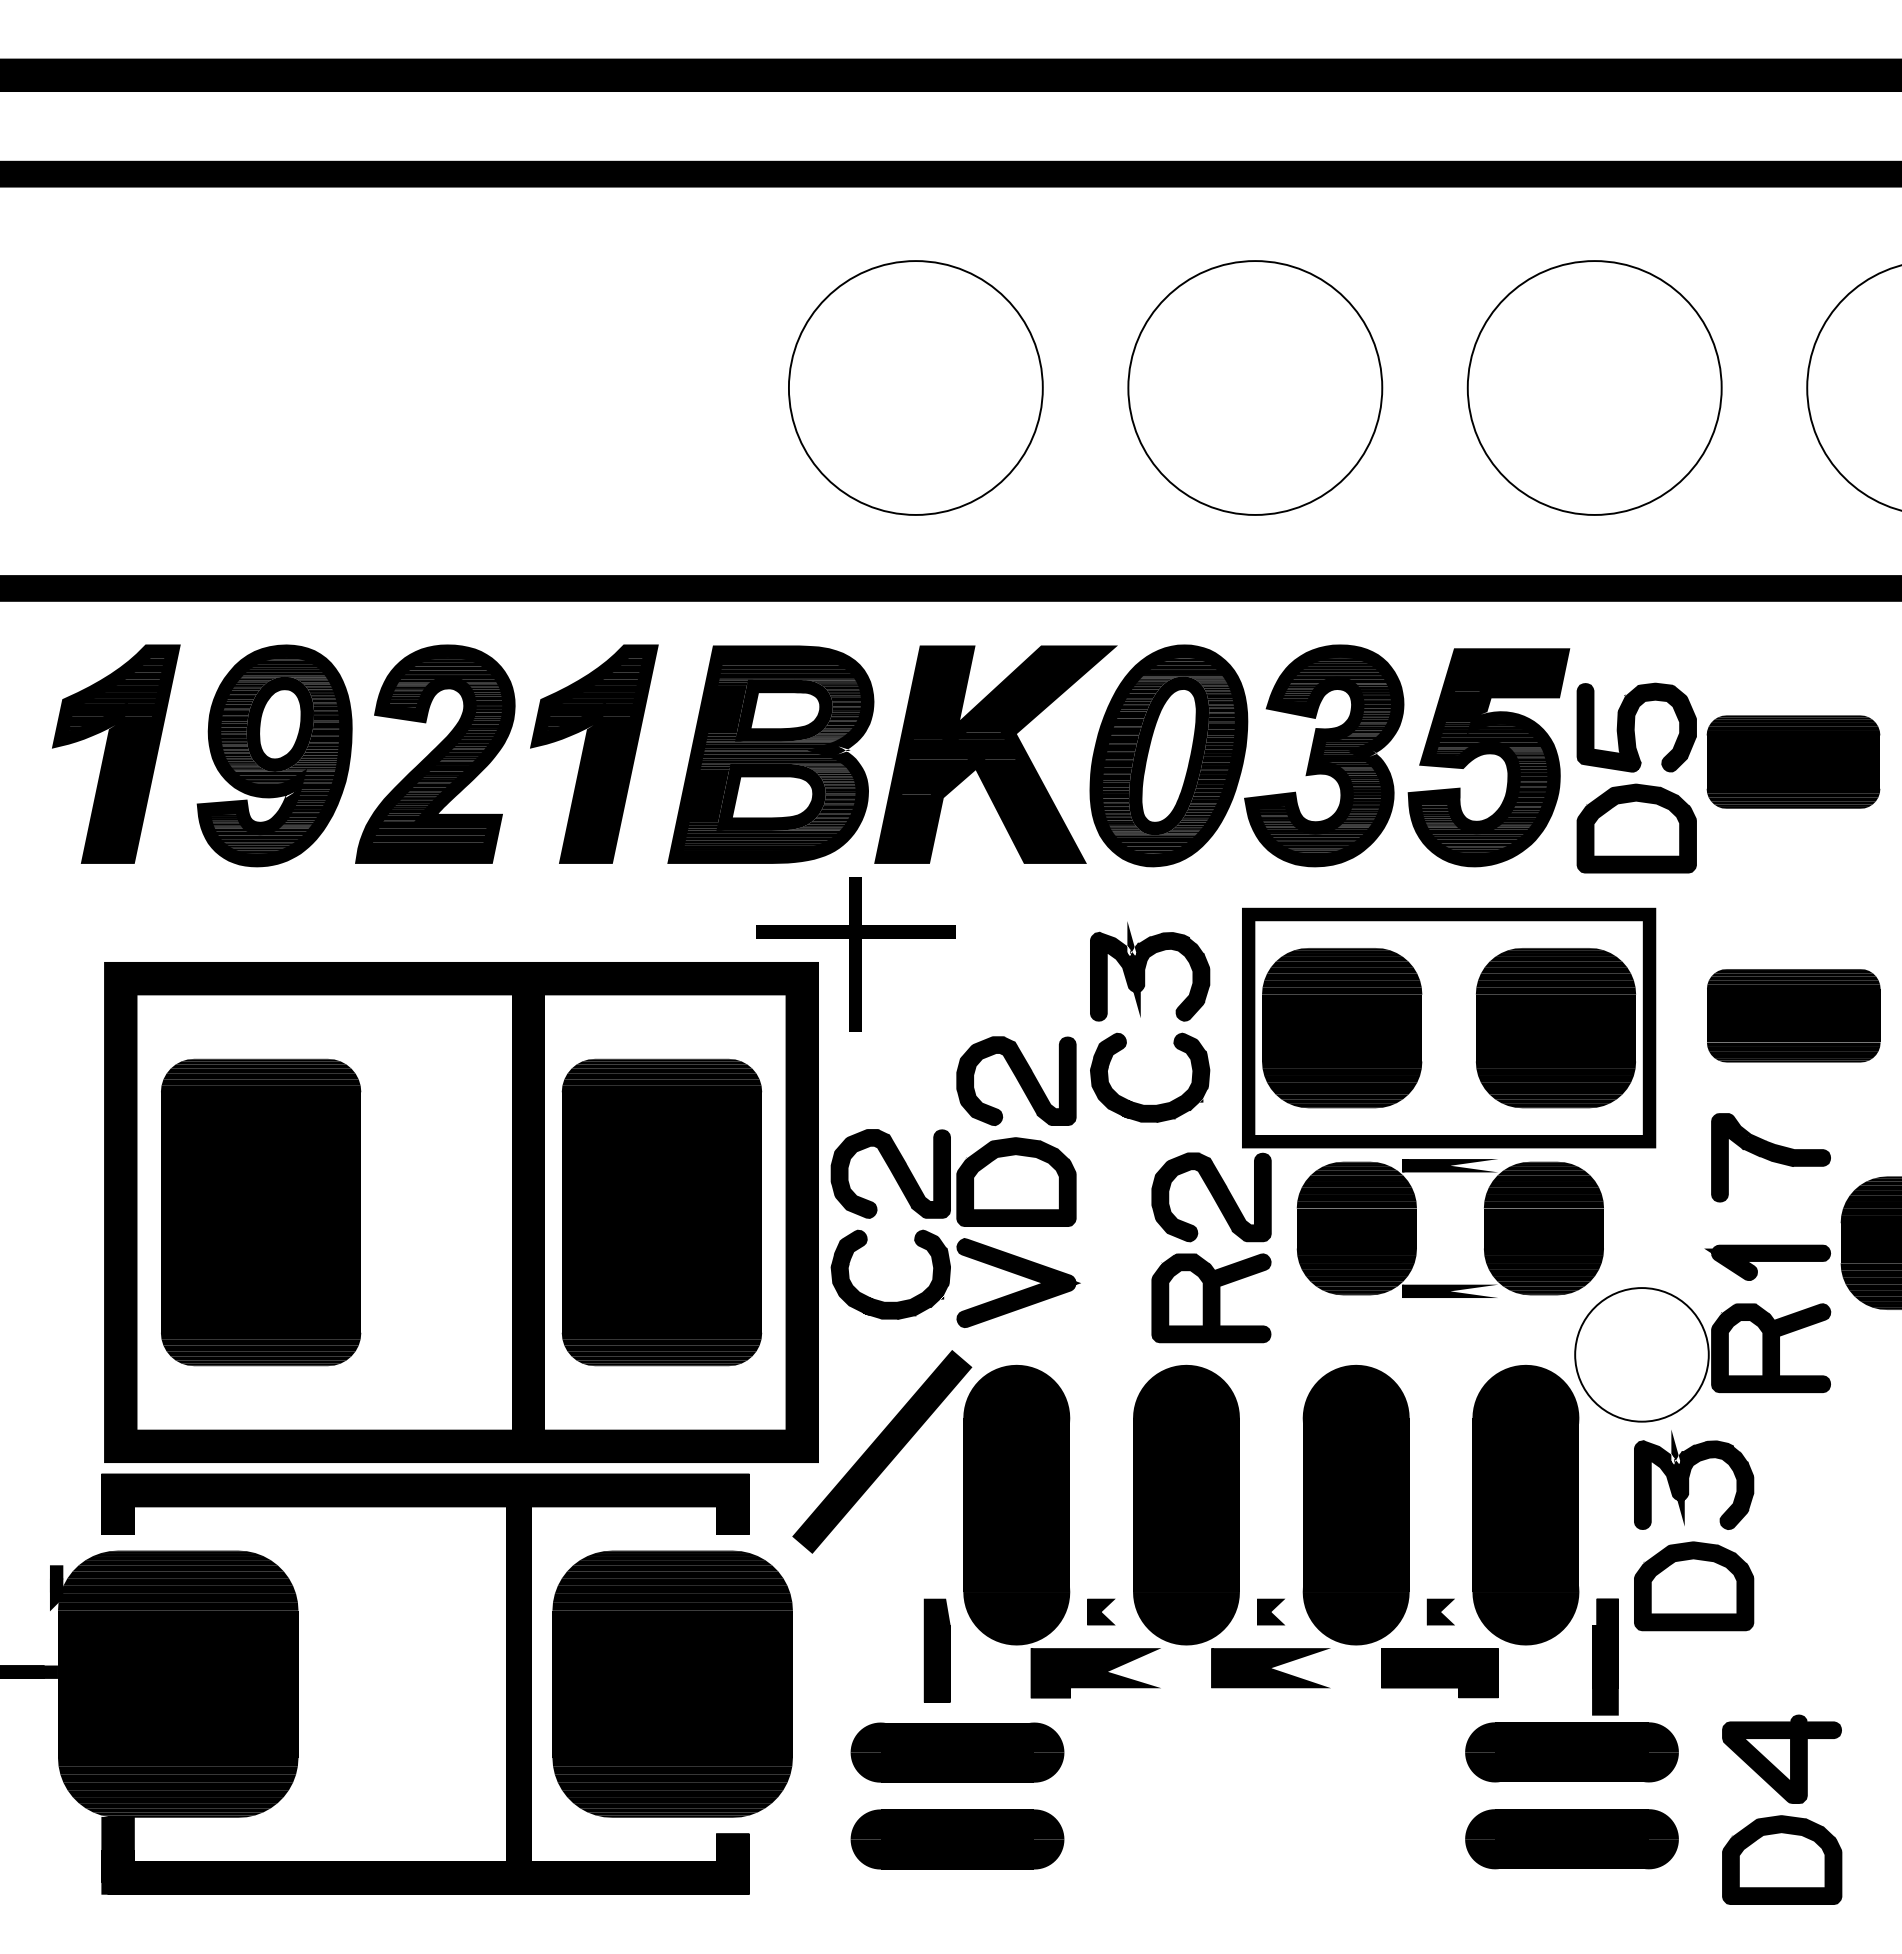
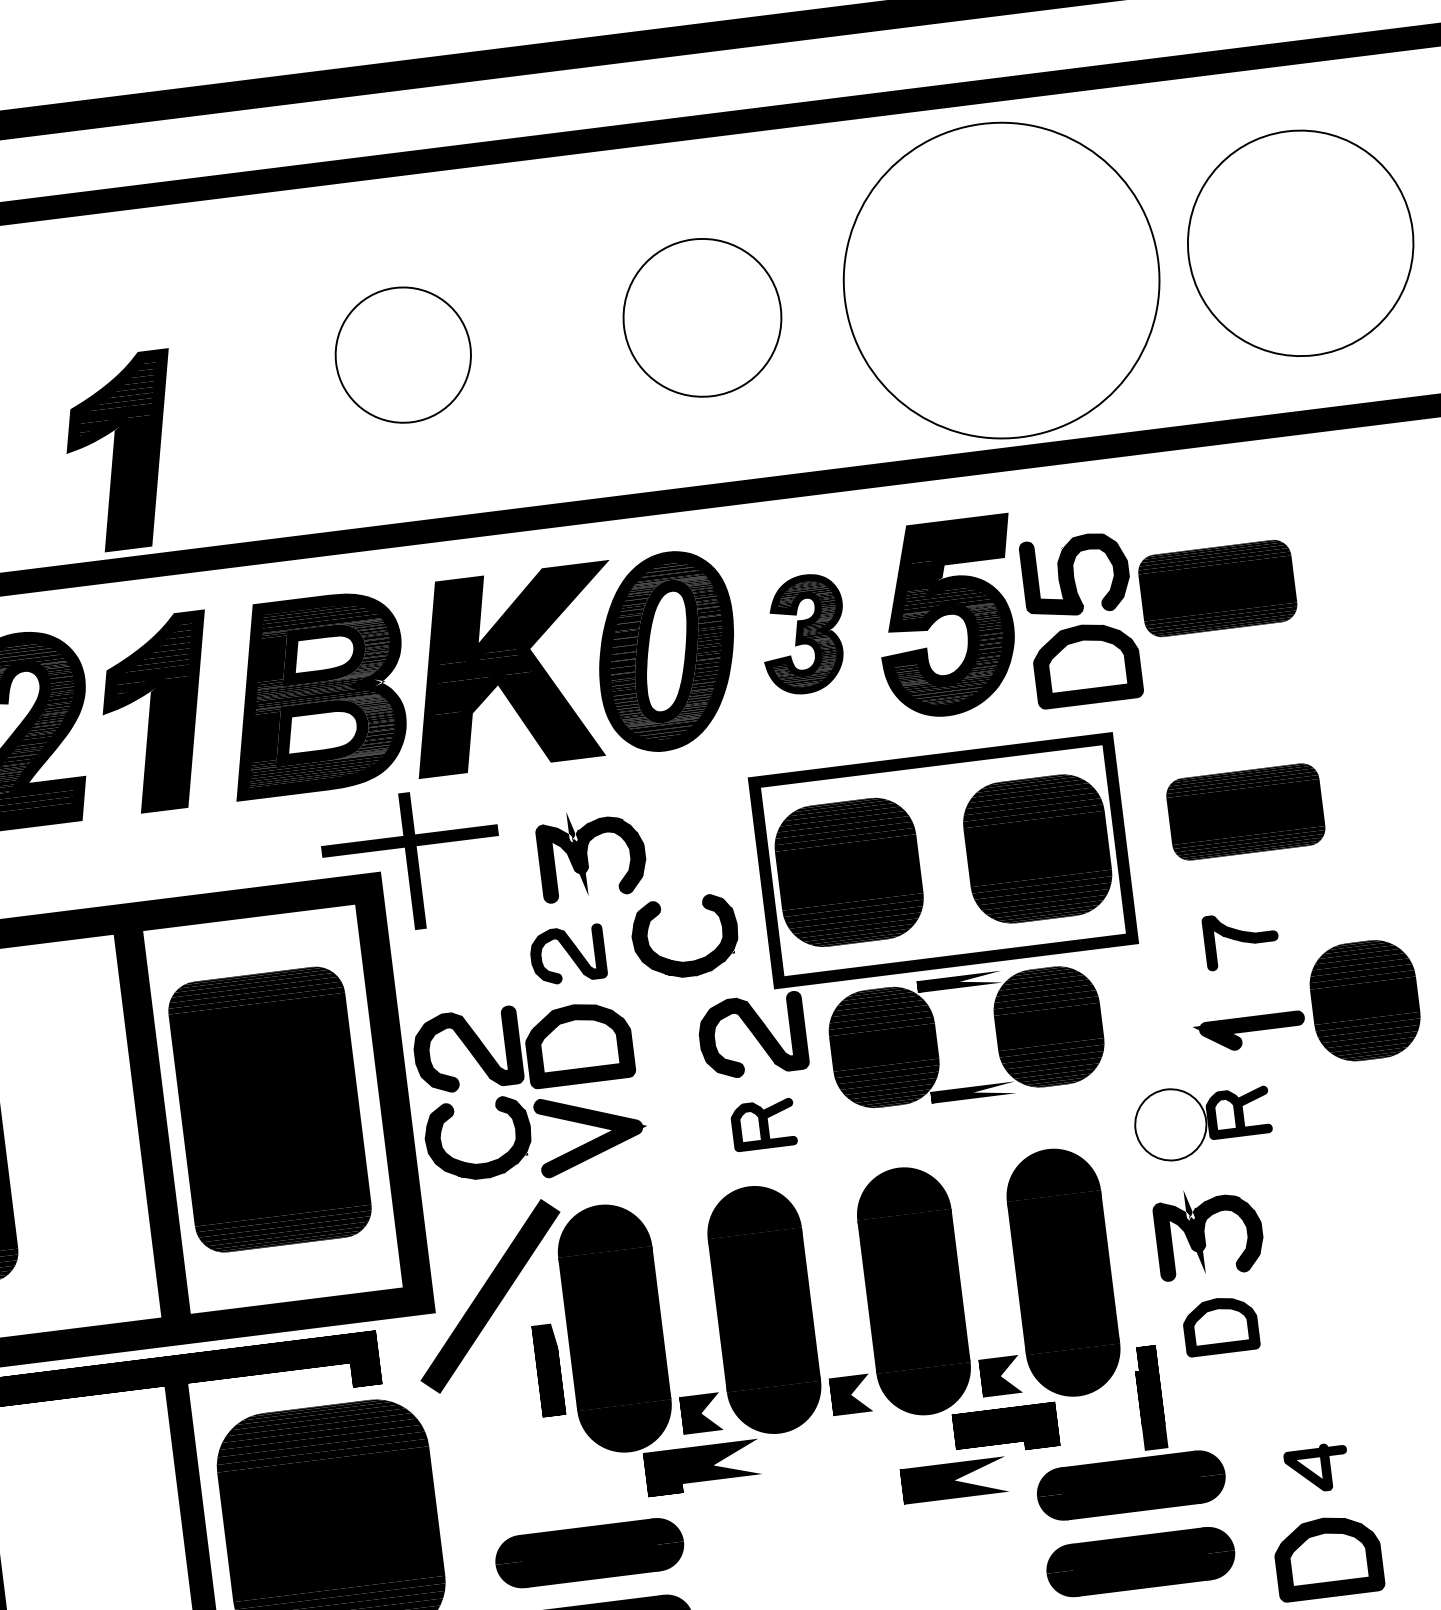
part: (915, 387) -> (402, 354), size x0.6
part: (1255, 387) -> (702, 317), size x0.7
part: (1594, 387) -> (1001, 280), size x1.4
part: (590, 456) -> (124, 451), added
part: (1324, 755) -> (803, 634), size x0.6
part: (1150, 971) -> (592, 853), moved
part: (1016, 1080) -> (567, 954), size x0.7
part: (1770, 1157) -> (1240, 939), size x0.7
part: (1211, 1298) -> (763, 1125), size x0.6
part: (1702, 1354) -> (1202, 1120), size x0.6
part: (1694, 1586) -> (1221, 1325), size x0.7
part: (1101, 1611) -> (701, 1413), size x1.6
part: (1270, 1611) -> (850, 1394), size x1.6
part: (1440, 1611) -> (999, 1375), size x1.6
part: (936, 1650) -> (548, 1370), moved
part: (1270, 1668) -> (953, 1480), moved
part: (1781, 1758) -> (1316, 1467), size x0.6

